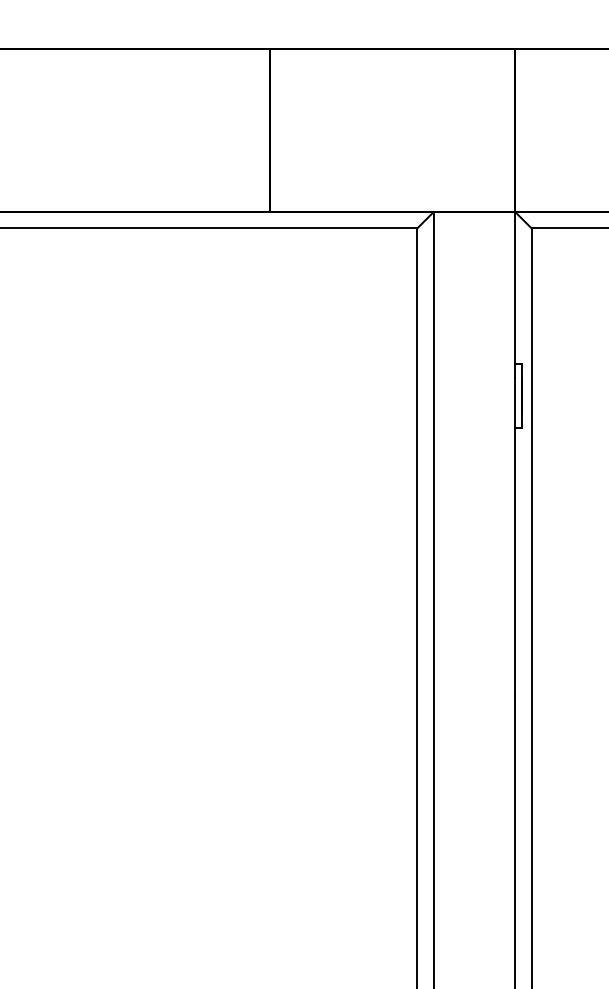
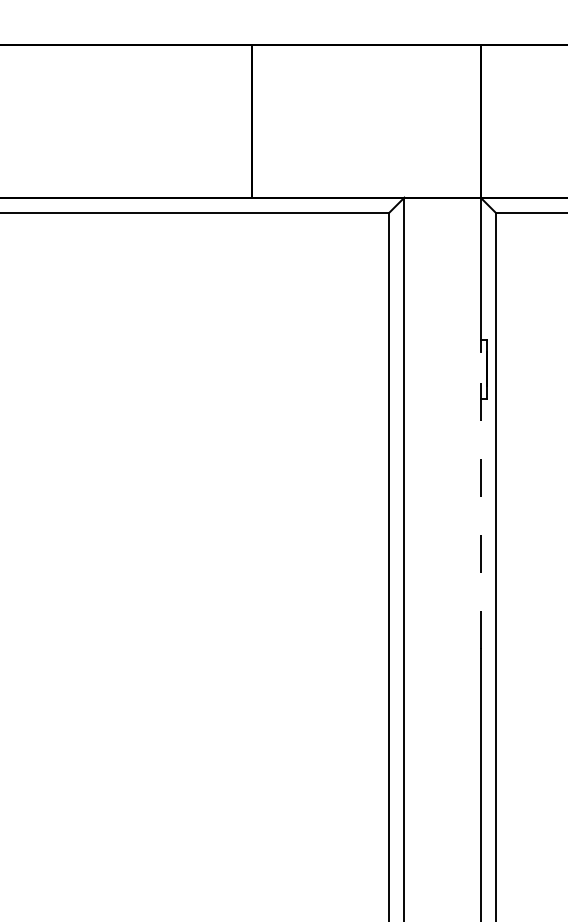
line: (515, 536) -> (480, 500), solid -> dashed

